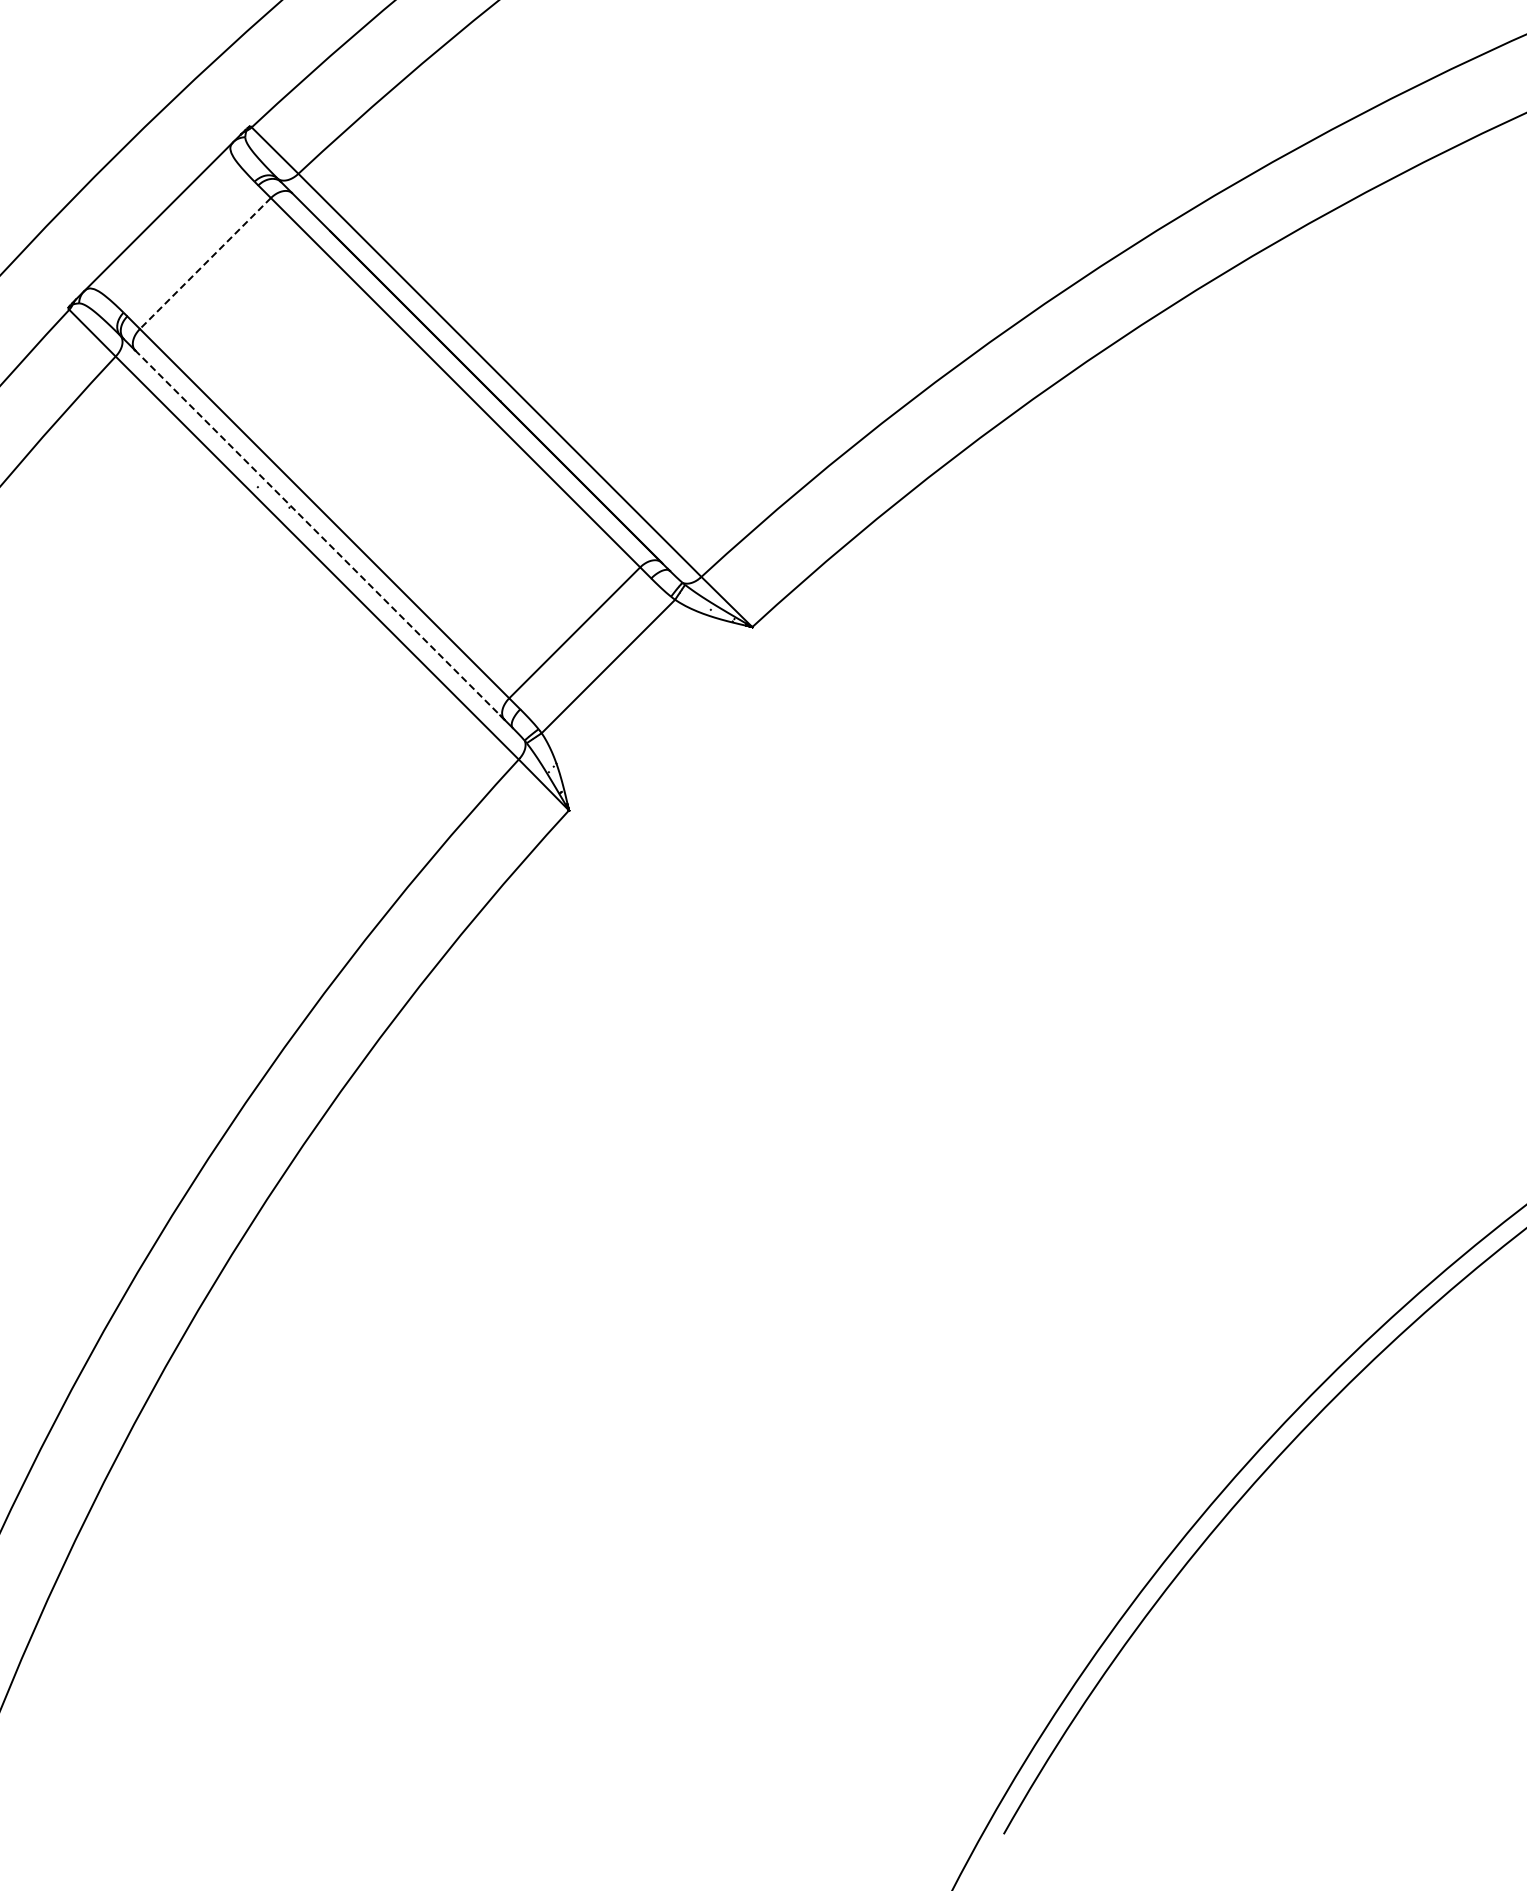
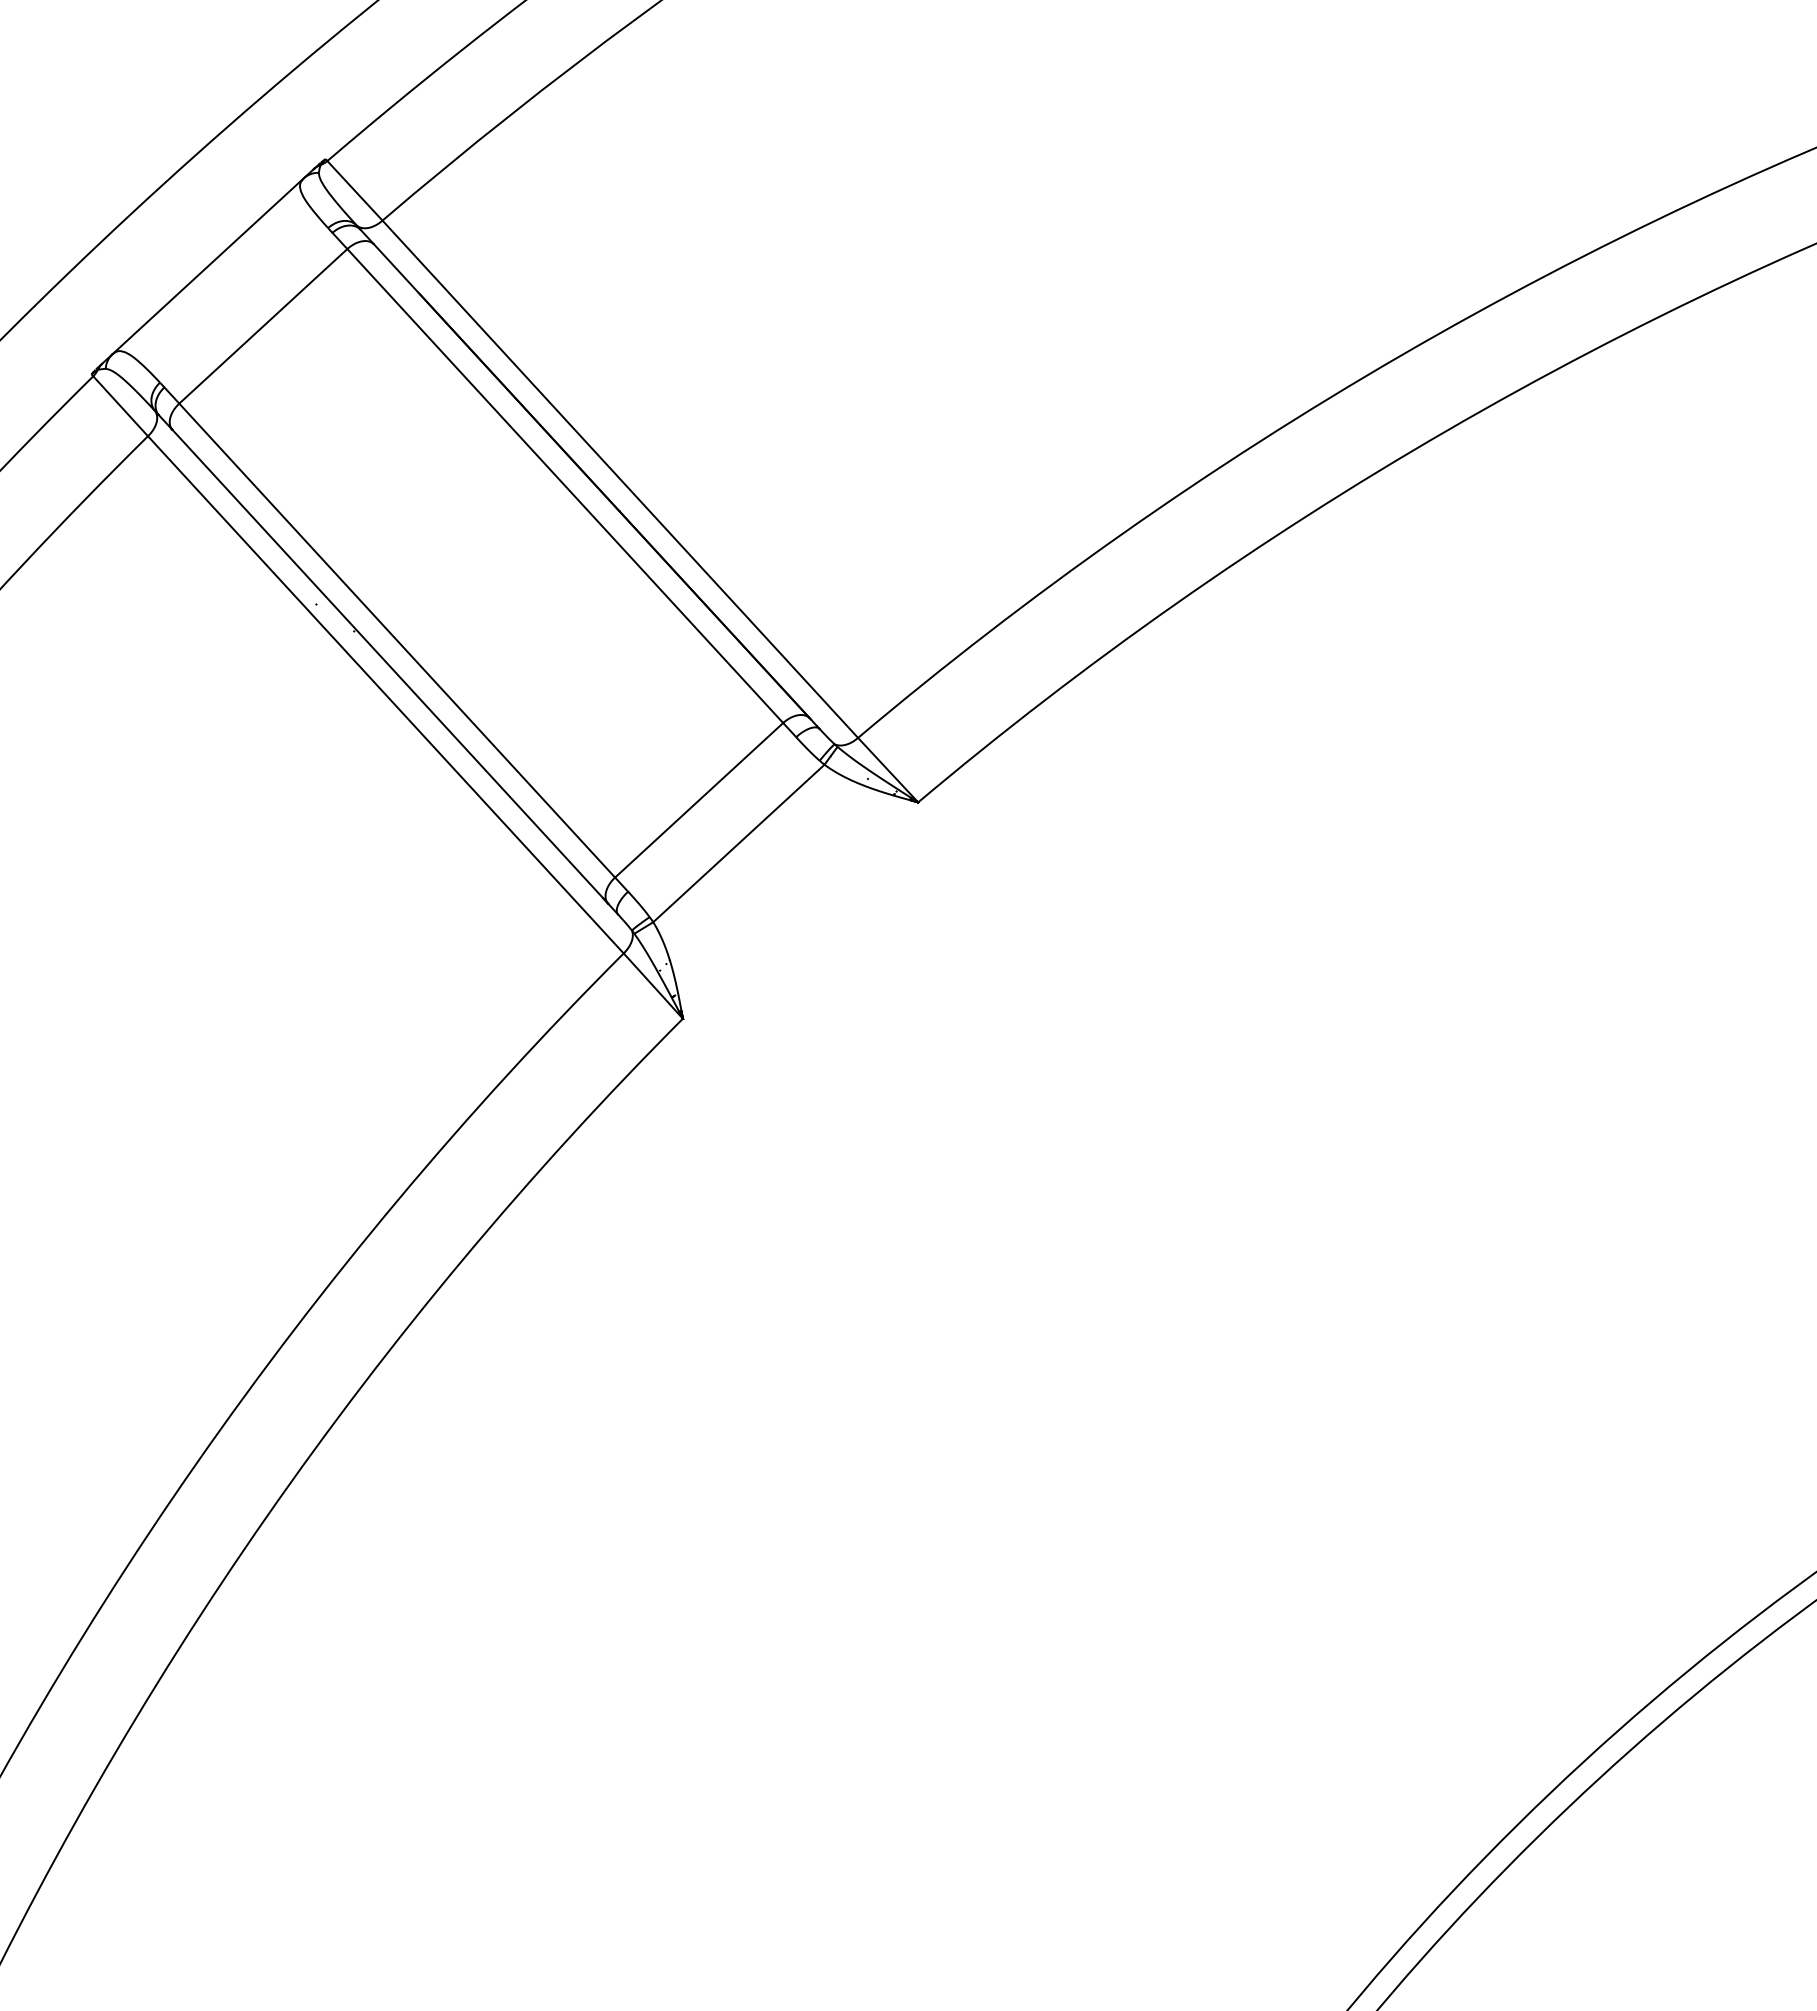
line: (205, 263) -> (263, 326), dashed -> solid
line: (319, 535) -> (389, 667), dashed -> solid

